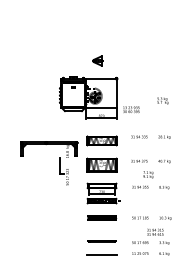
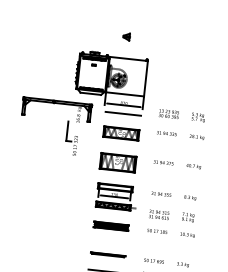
part: (97, 61) -> (126, 37), size x0.62
text: (162, 100) -> (198, 116), moved
text: (131, 109) -> (169, 113), moved
line: (101, 124) -> (122, 113), added
part: (59, 163) -> (67, 128), moved
text: (148, 174) -> (188, 217), moved
text: (155, 231) -> (159, 213), moved

